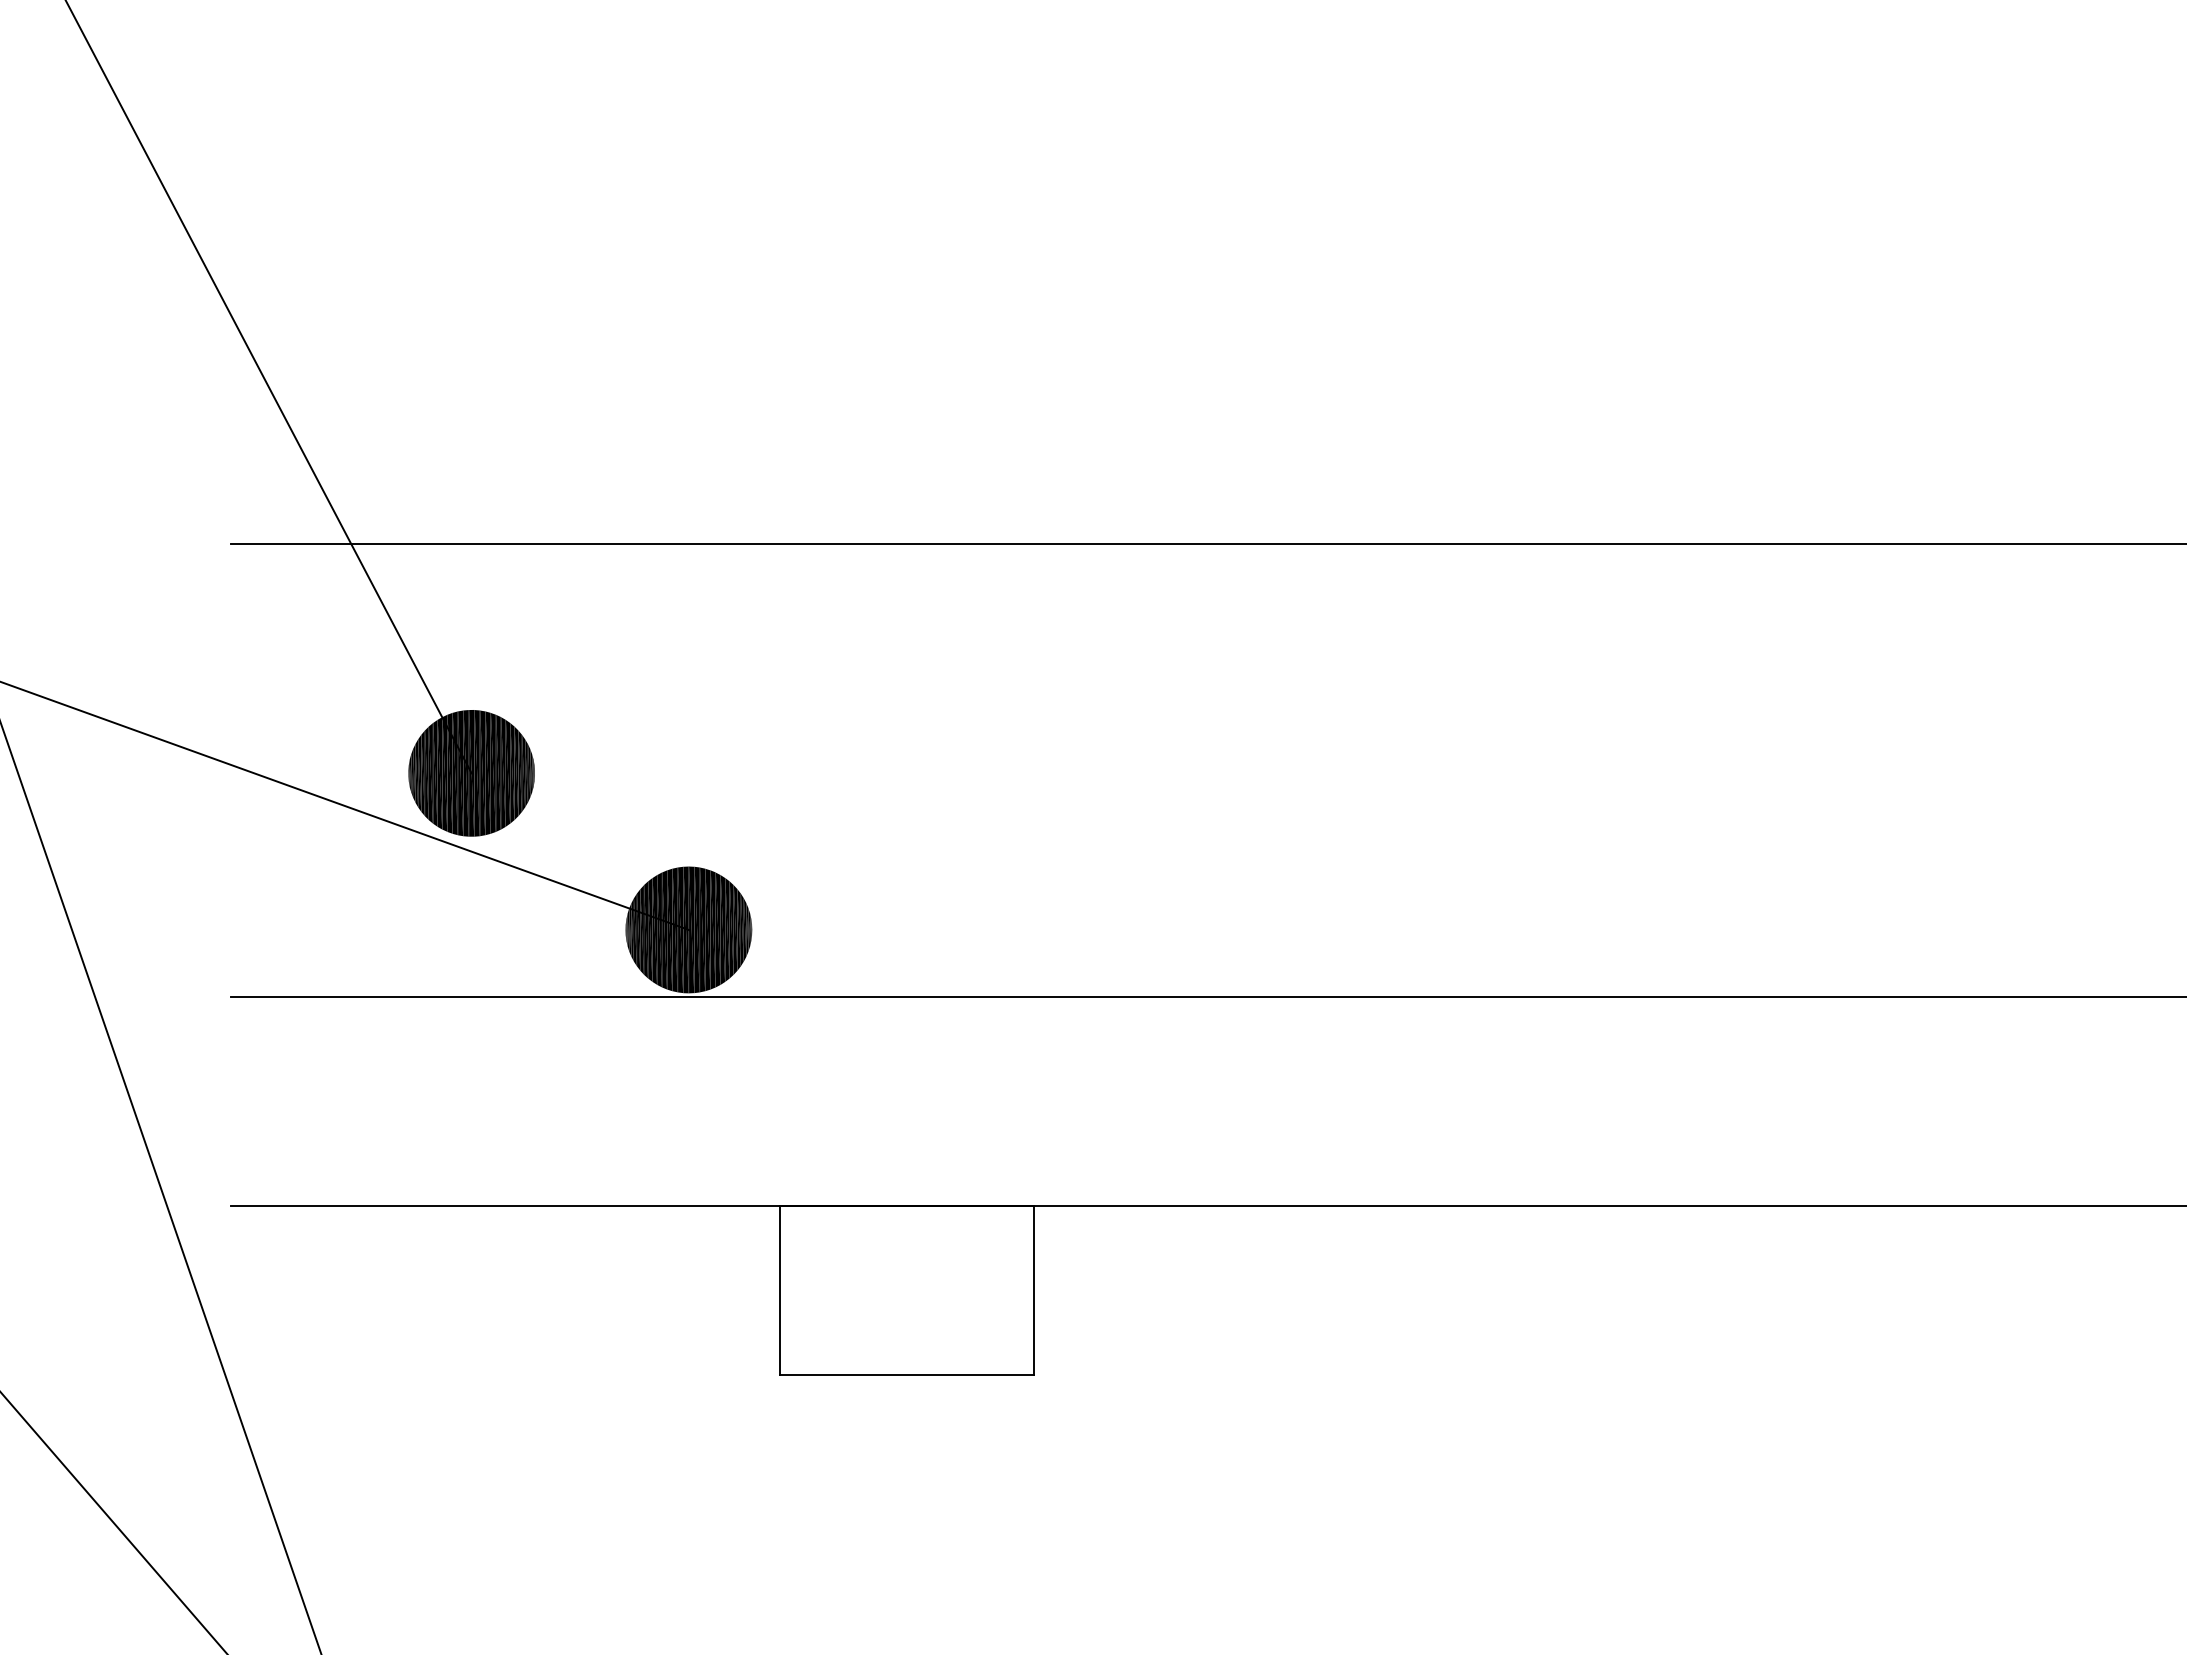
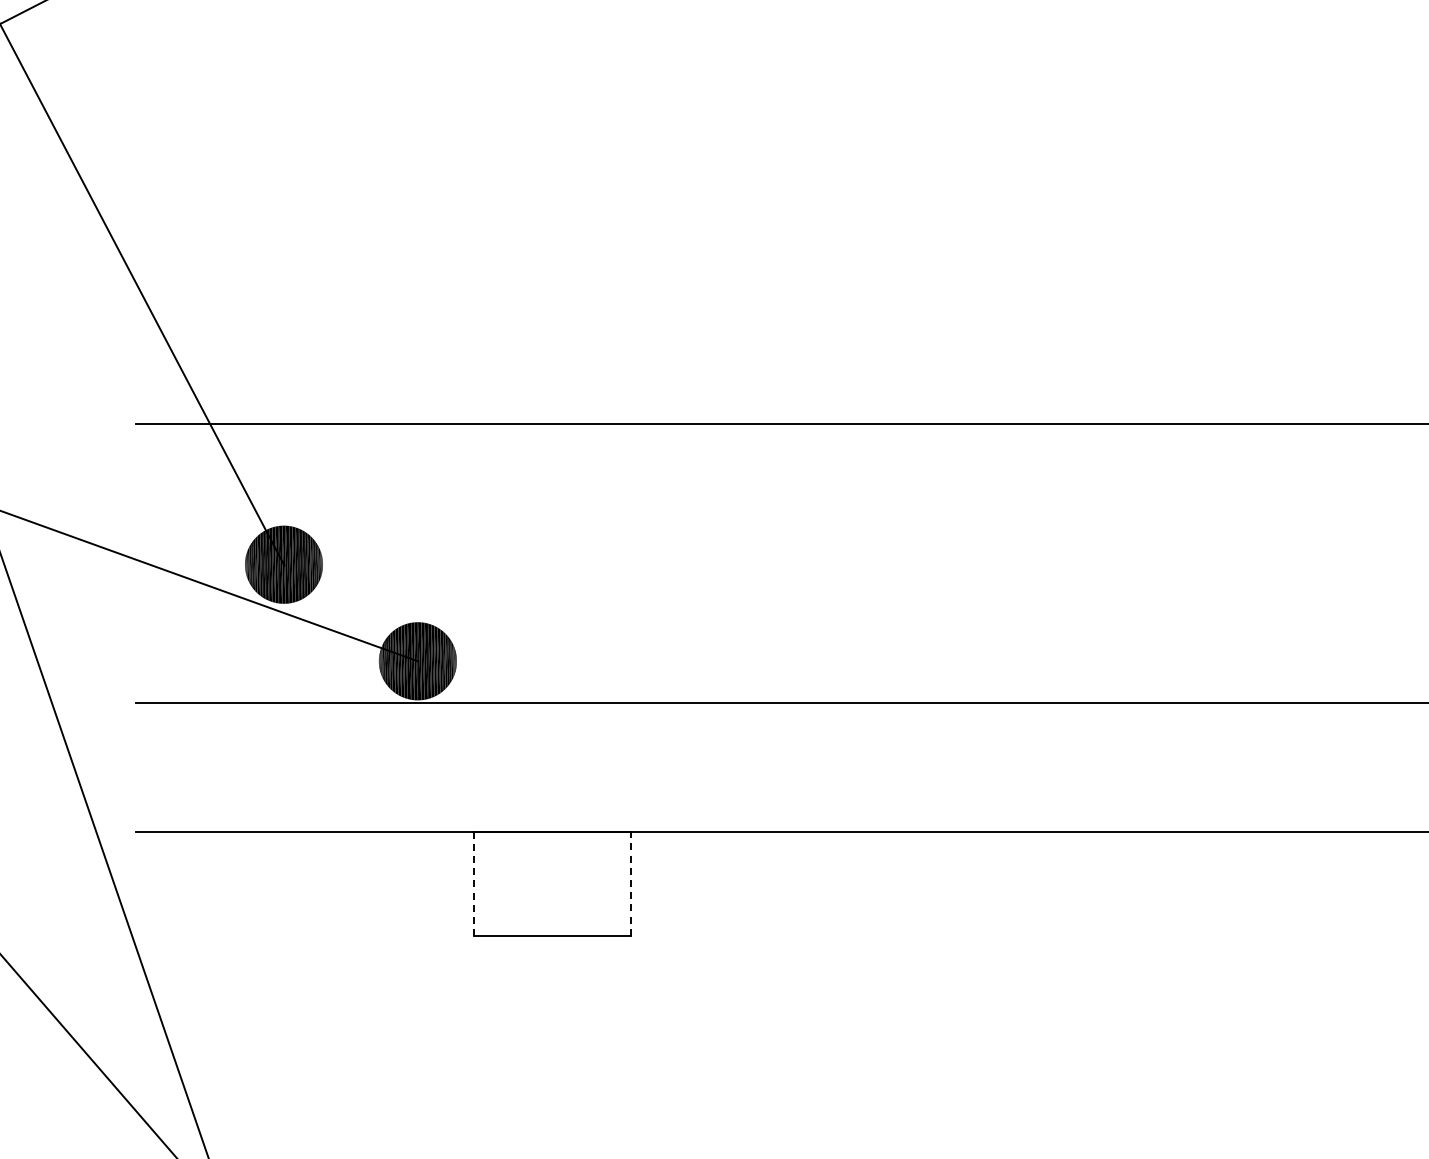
line: (1033, 1290) -> (630, 883), solid -> dashed
line: (780, 1291) -> (474, 884), solid -> dashed

